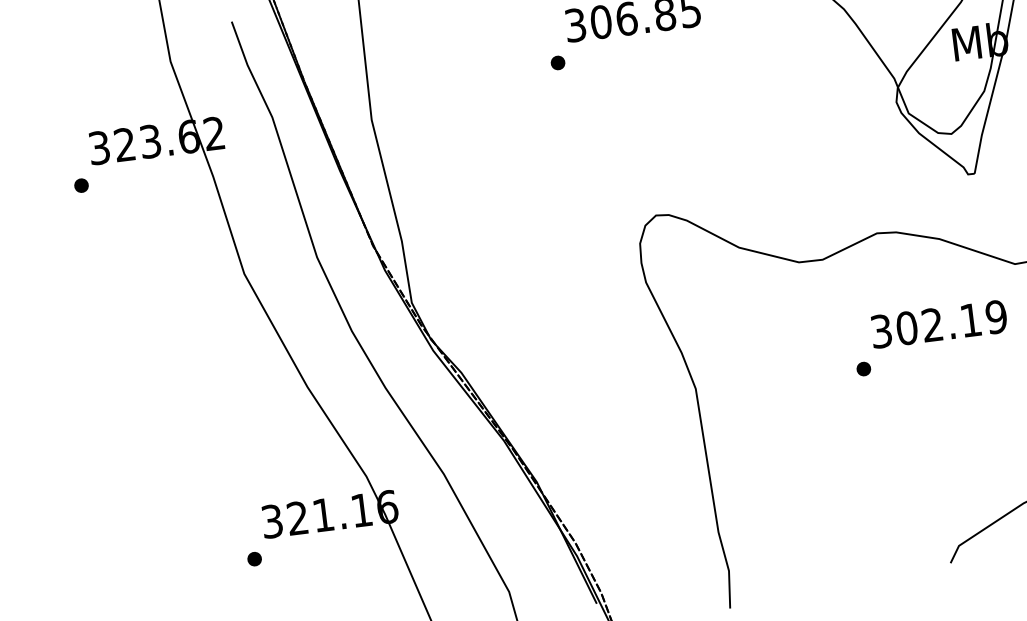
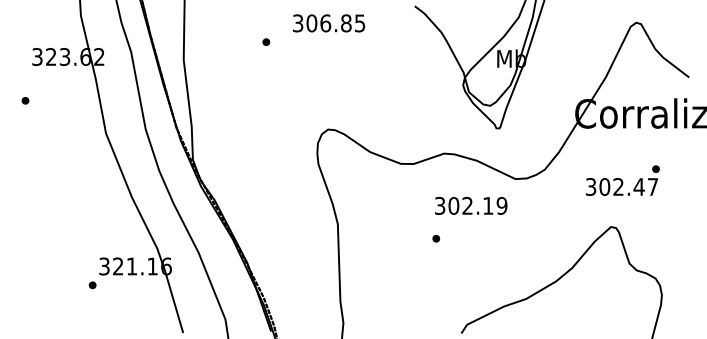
part: (558, 61) -> (266, 41), moved
part: (81, 185) -> (25, 100), moved
part: (864, 368) -> (436, 238), moved

